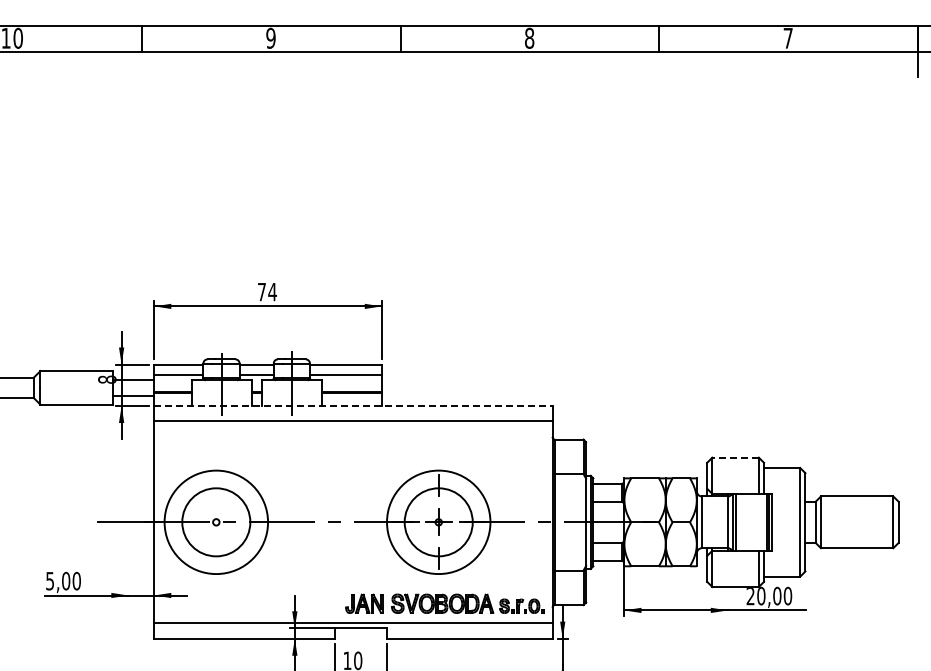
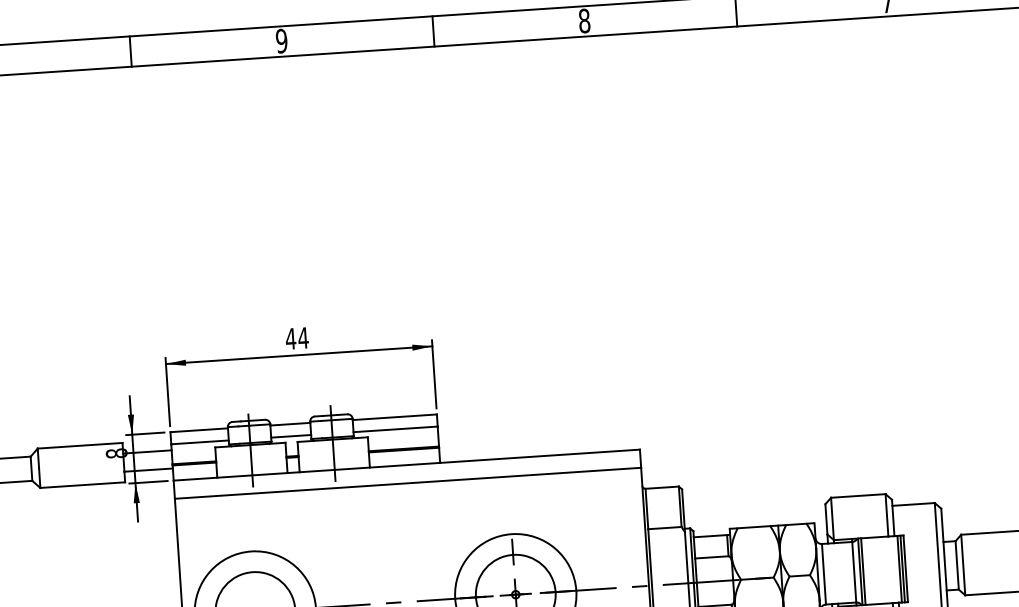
text: (261, 292) -> (290, 339), 74 -> 44
line: (353, 405) -> (406, 464), dashed -> solid
line: (735, 457) -> (858, 495), dashed -> solid

